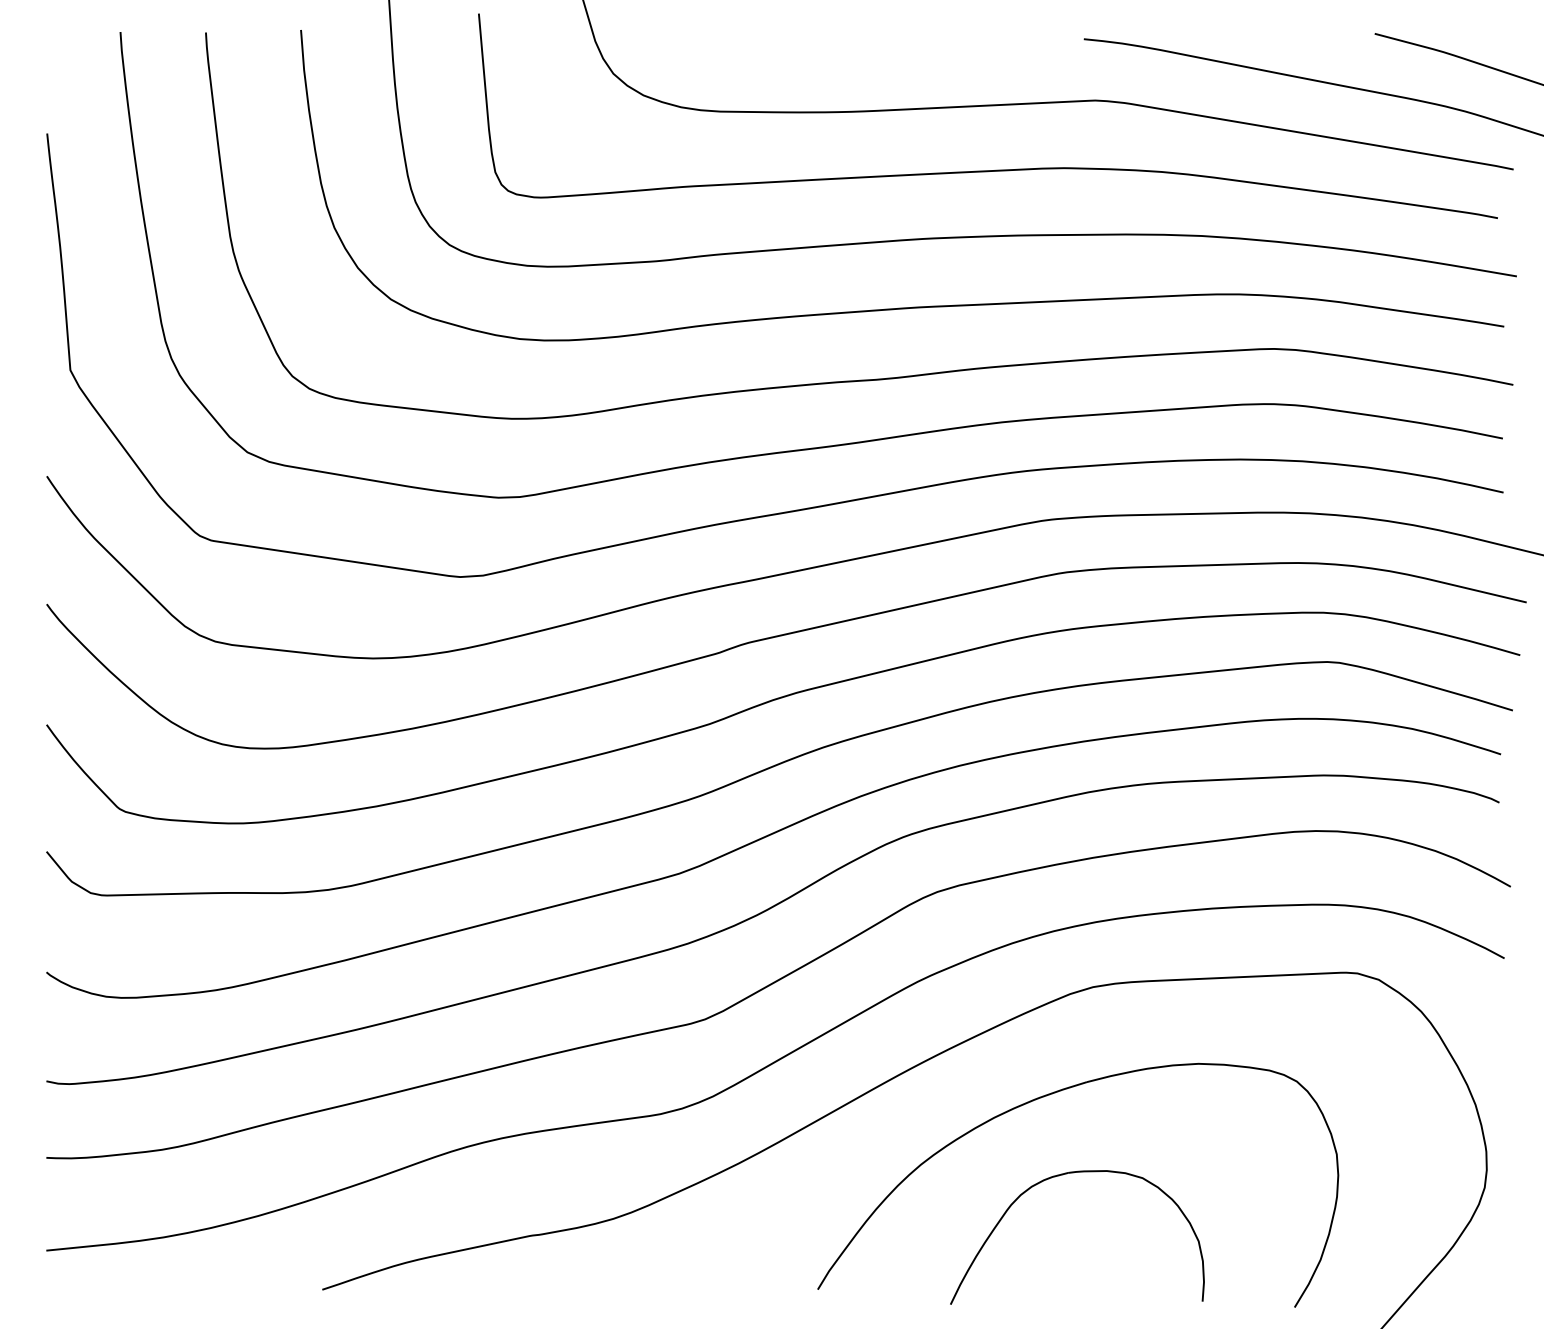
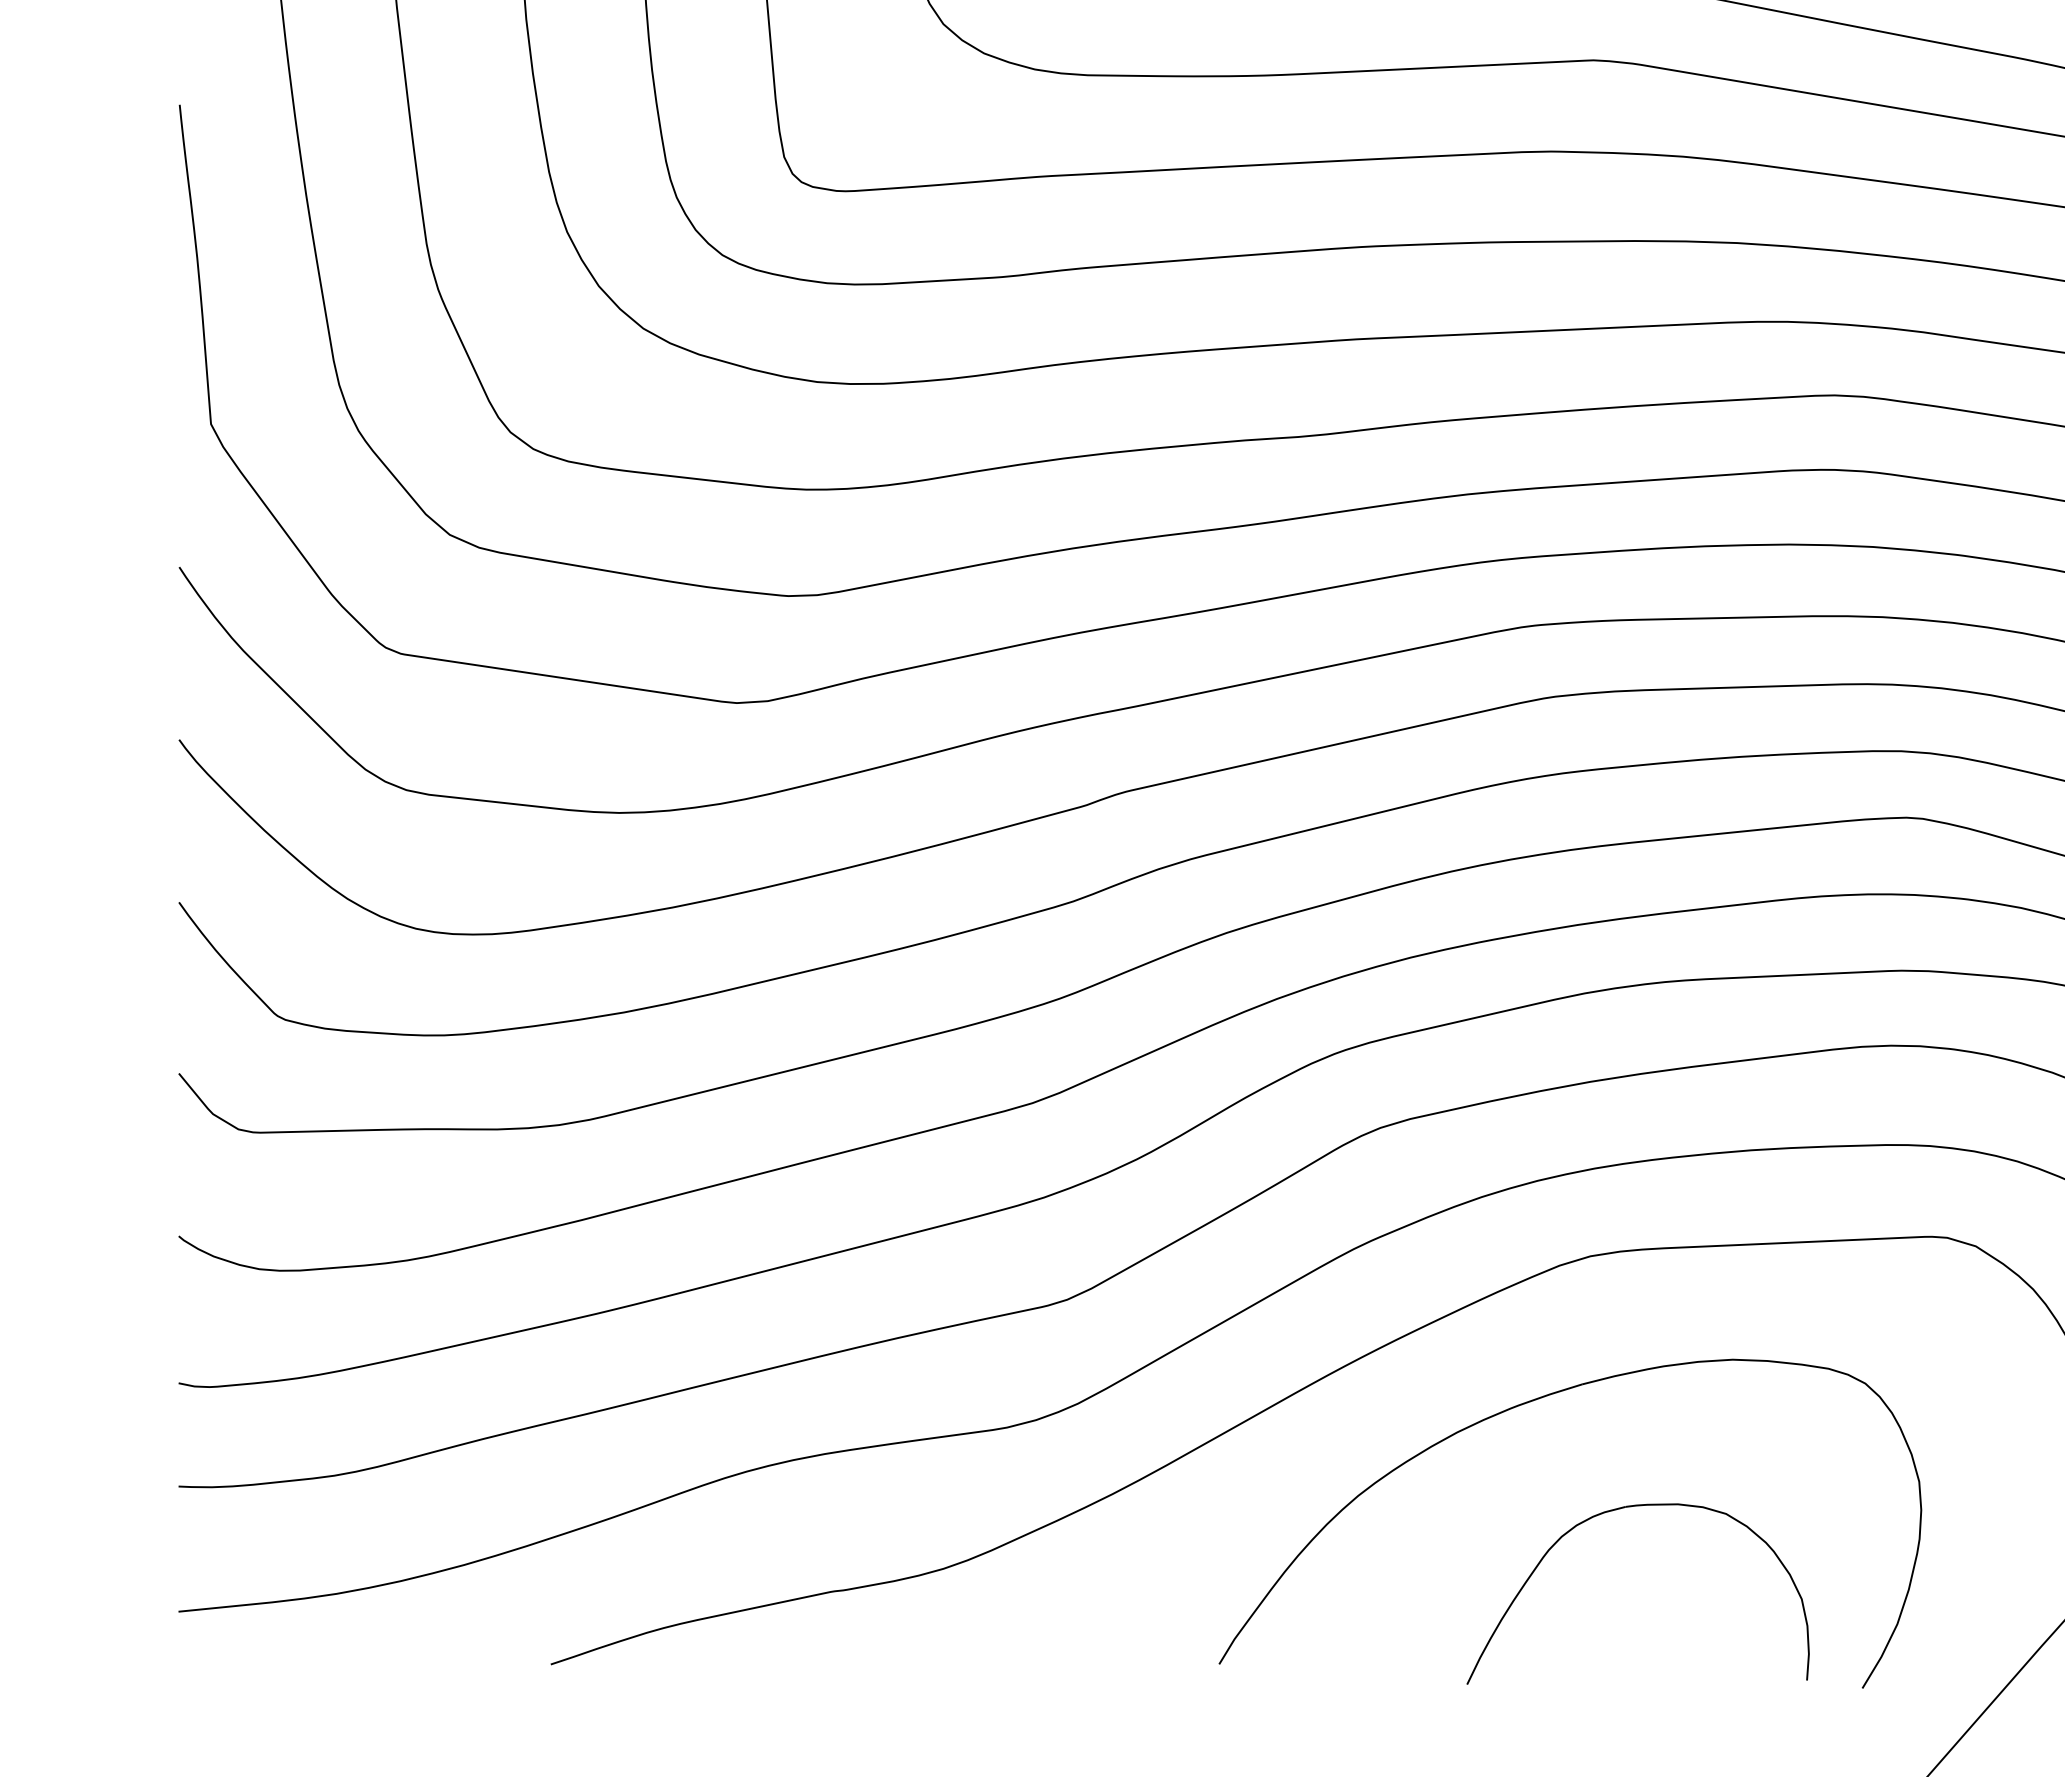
part: (1063, 1175) -> (1619, 1510), moved

